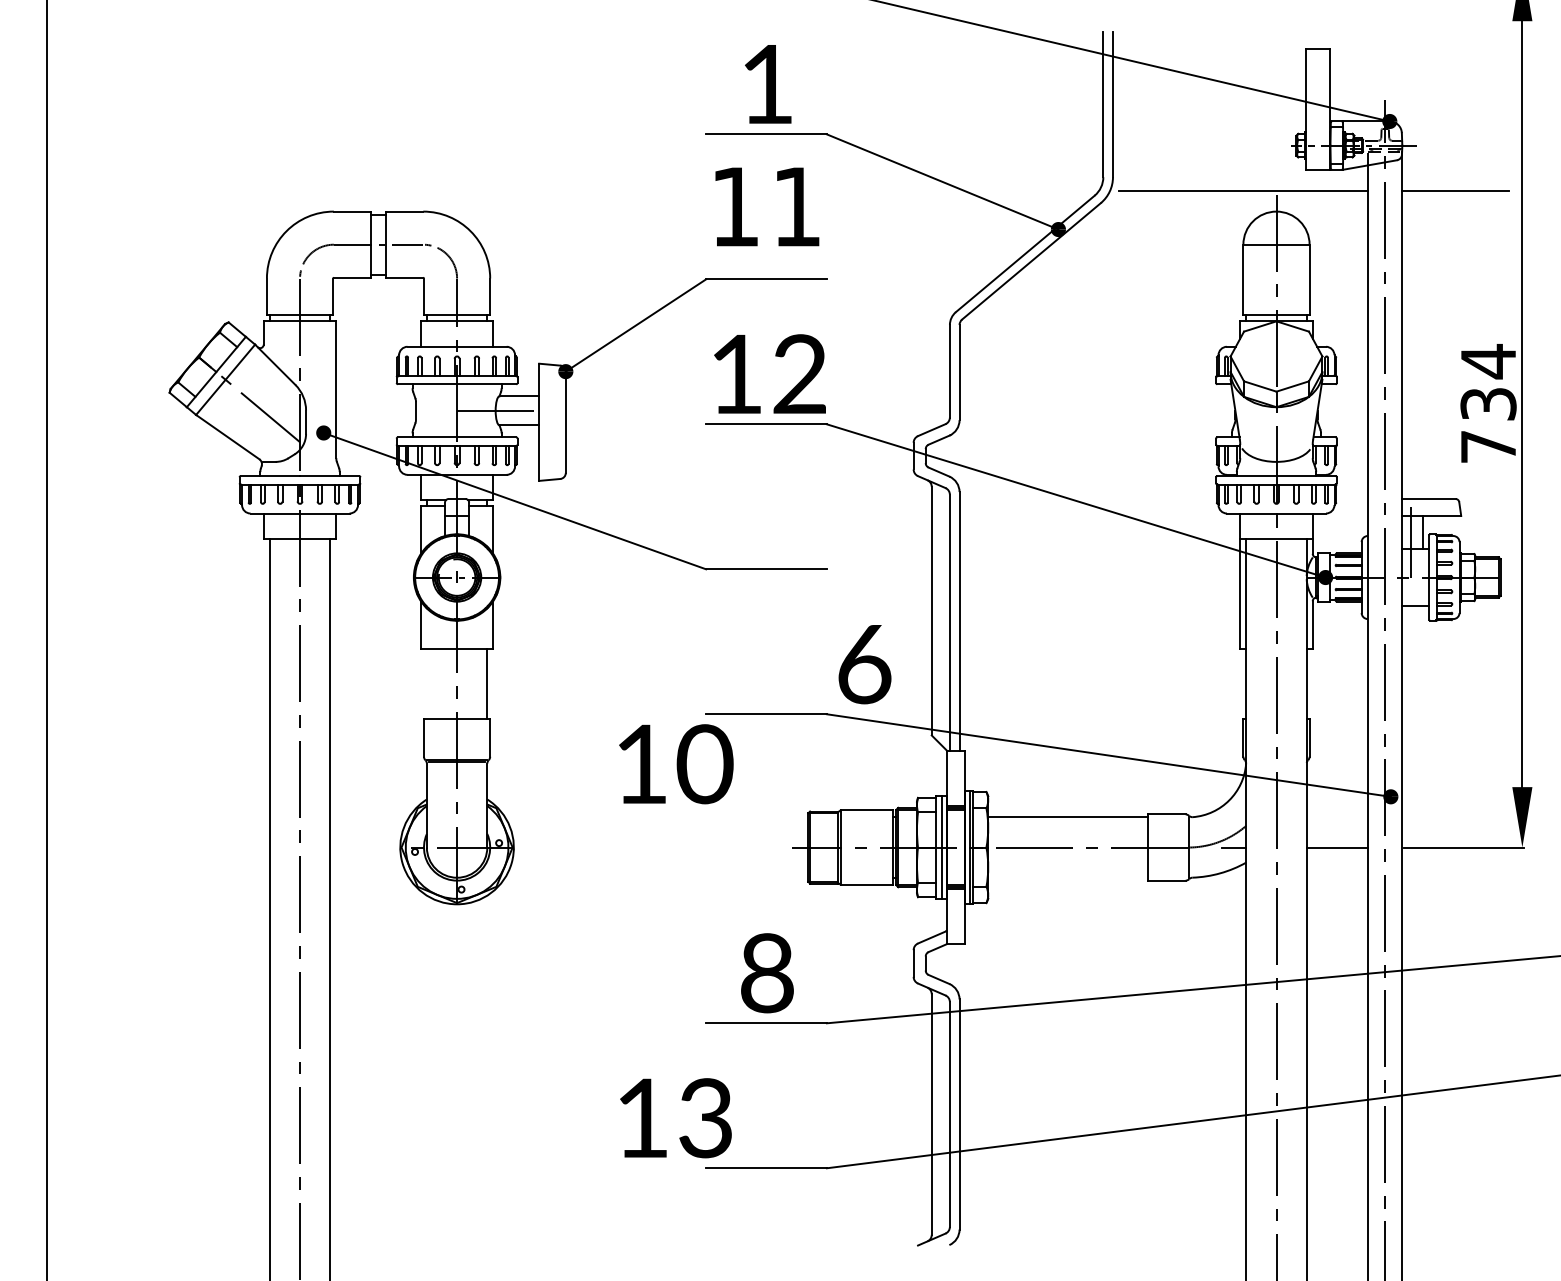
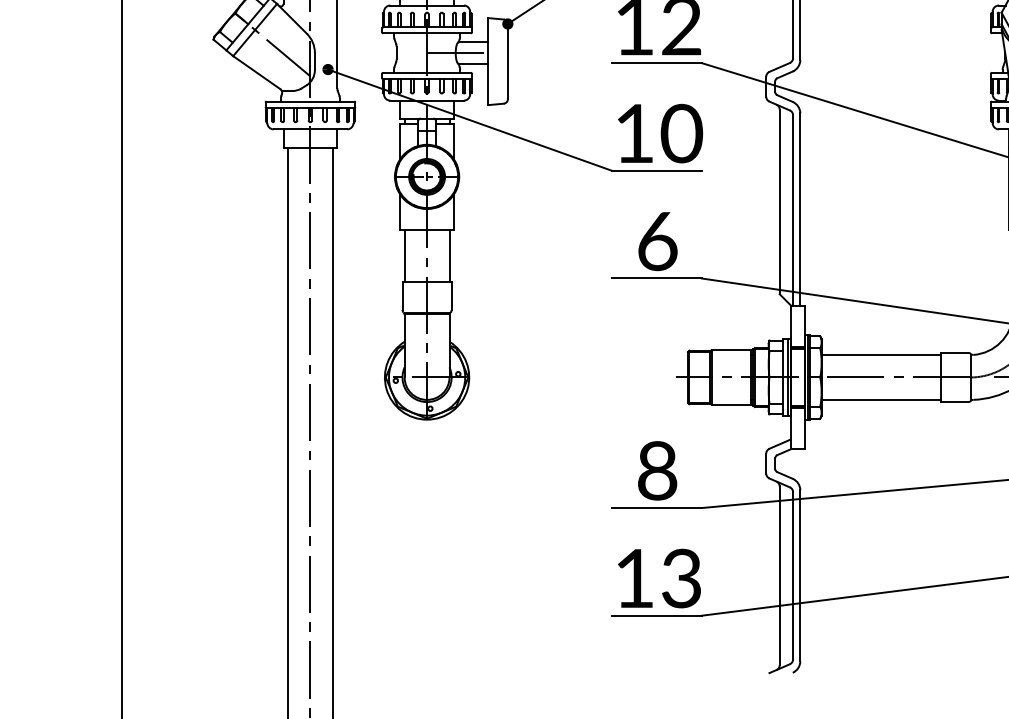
text: (864, 664) -> (657, 241), moved
line: (426, 683) -> (404, 255), added
text: (676, 764) -> (660, 133), moved
line: (1068, 877) -> (881, 399), added
text: (675, 1118) -> (659, 578), moved

